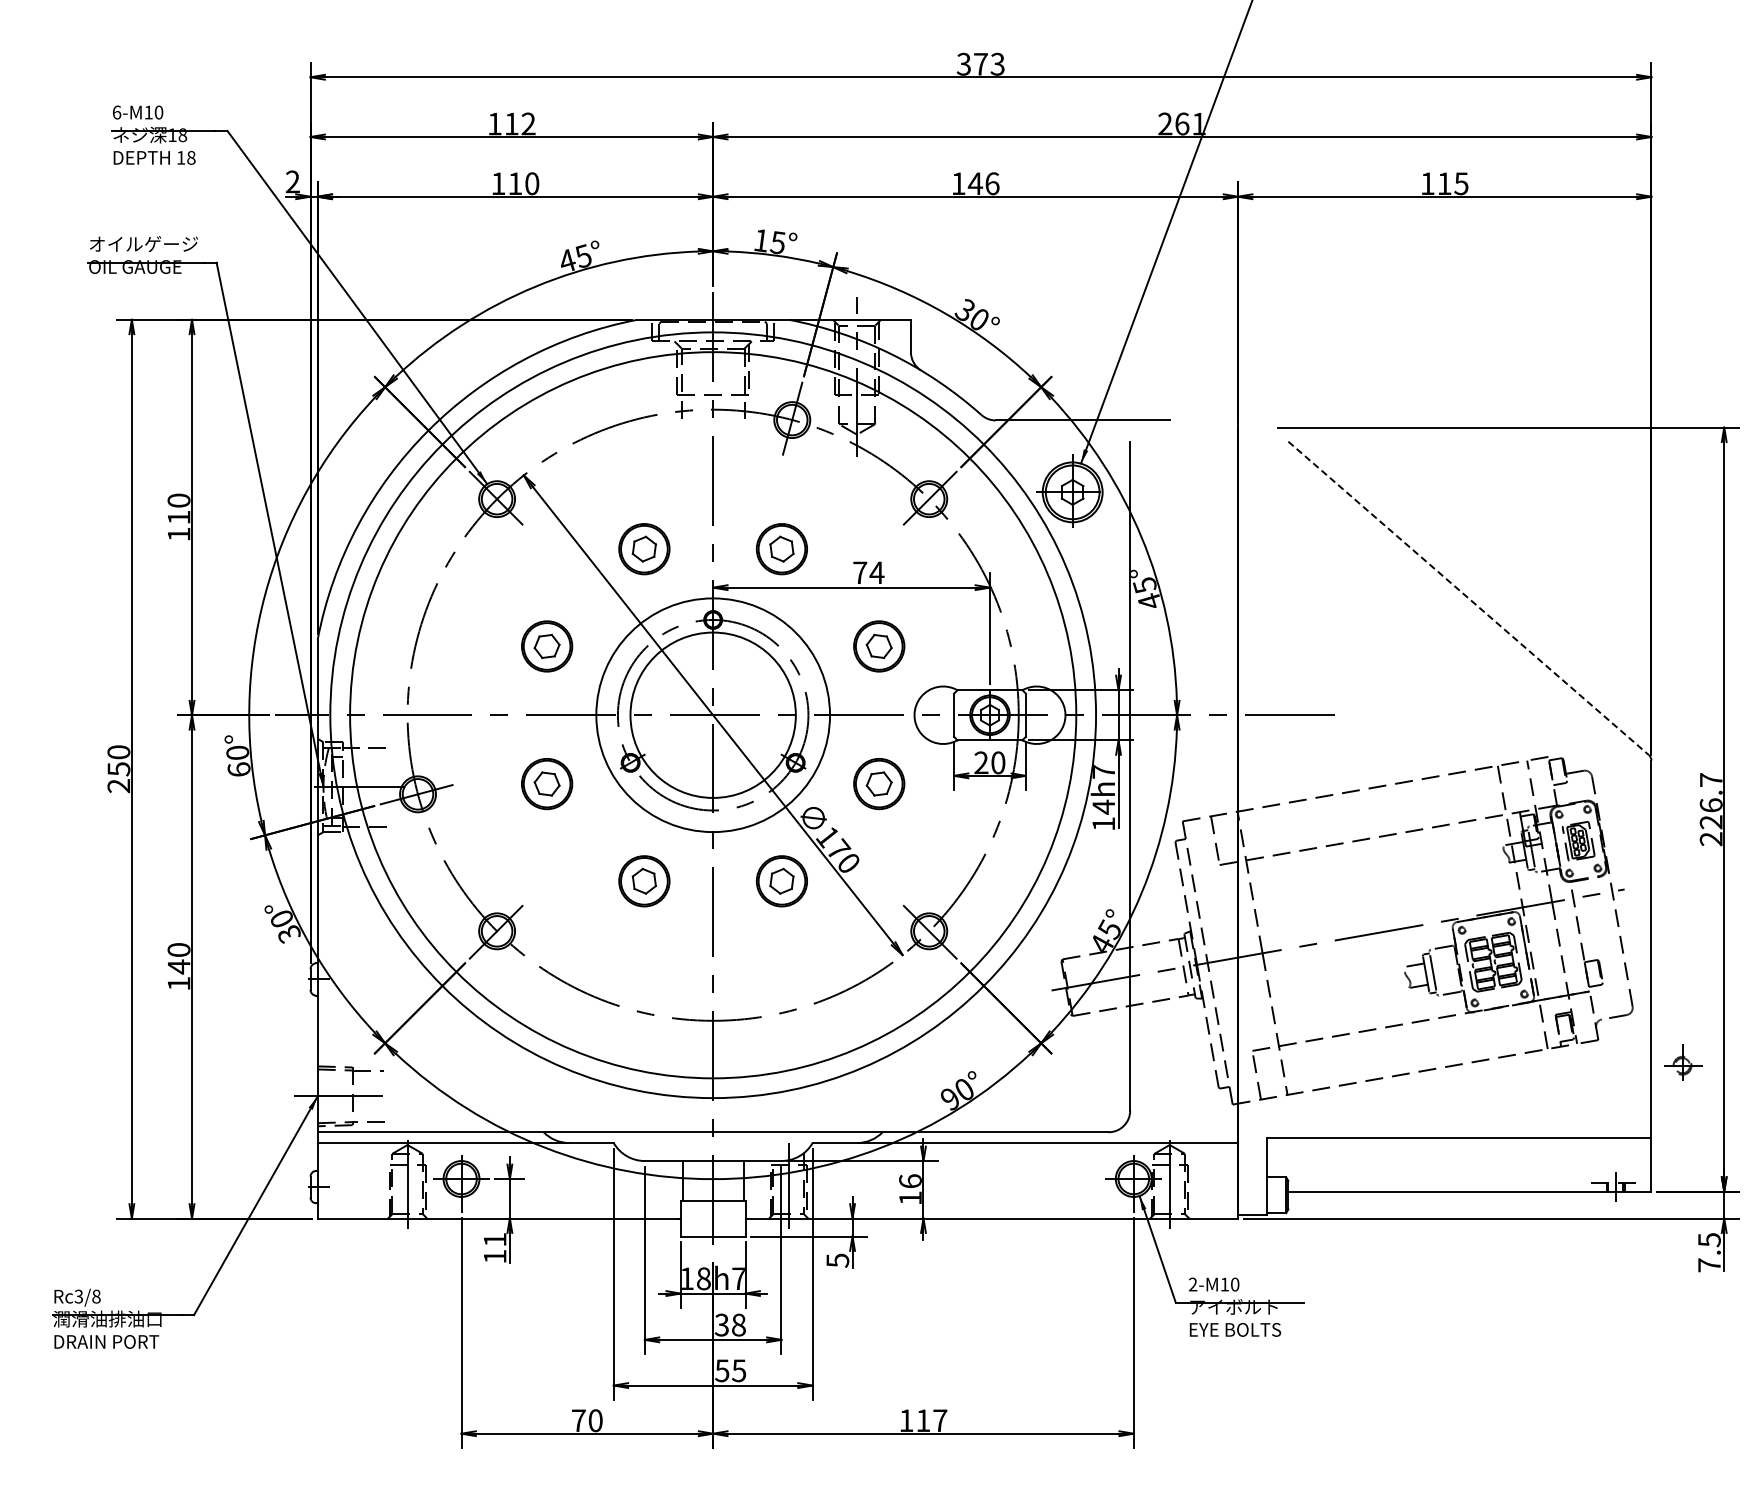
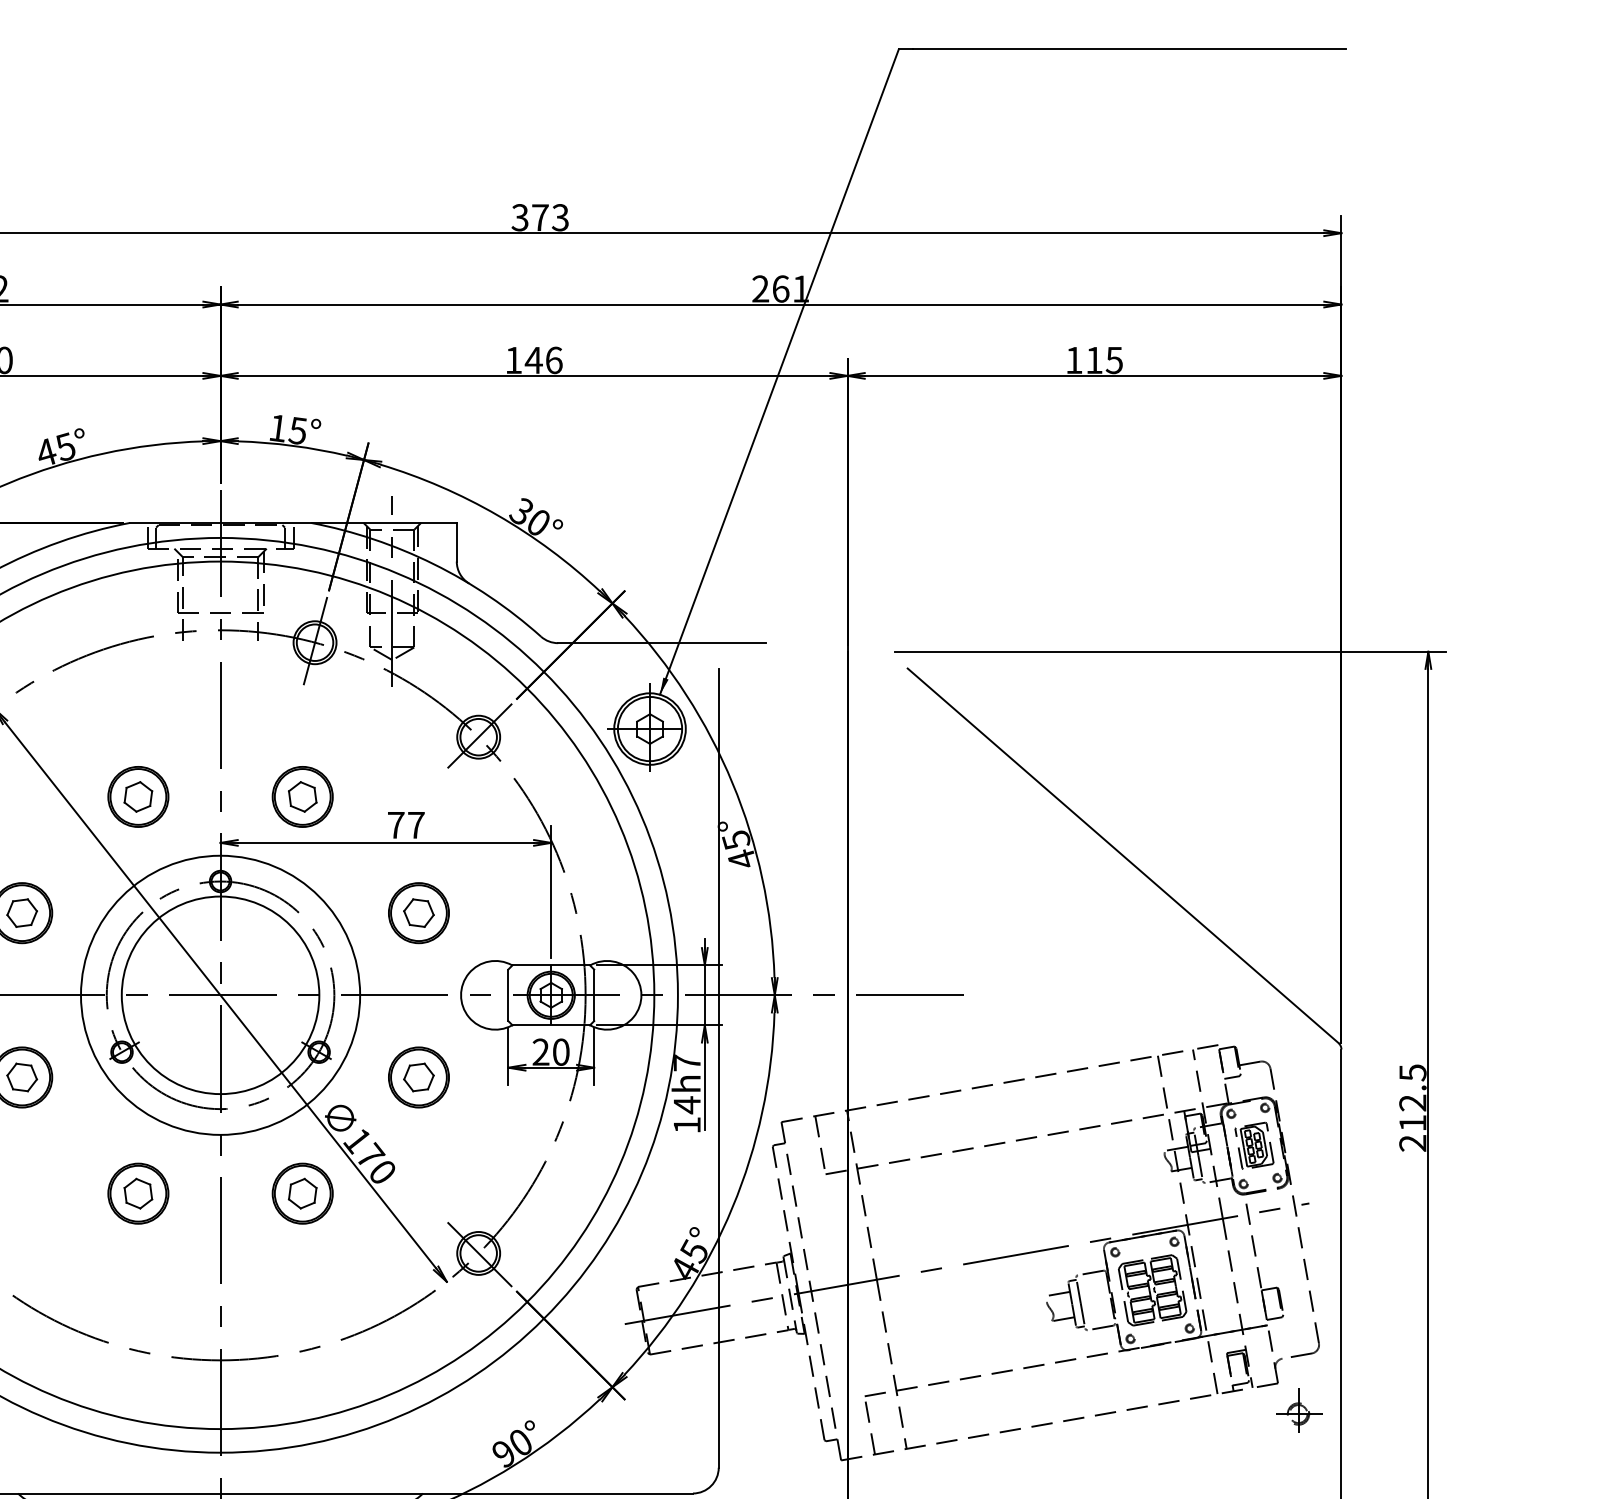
text: (876, 572) -> (415, 824), 74 -> 77
line: (1468, 598) -> (1122, 855), dashed -> solid
text: (1710, 801) -> (1411, 1098), 226.7 -> 212.5
part: (1683, 1062) -> (1299, 1410), moved

